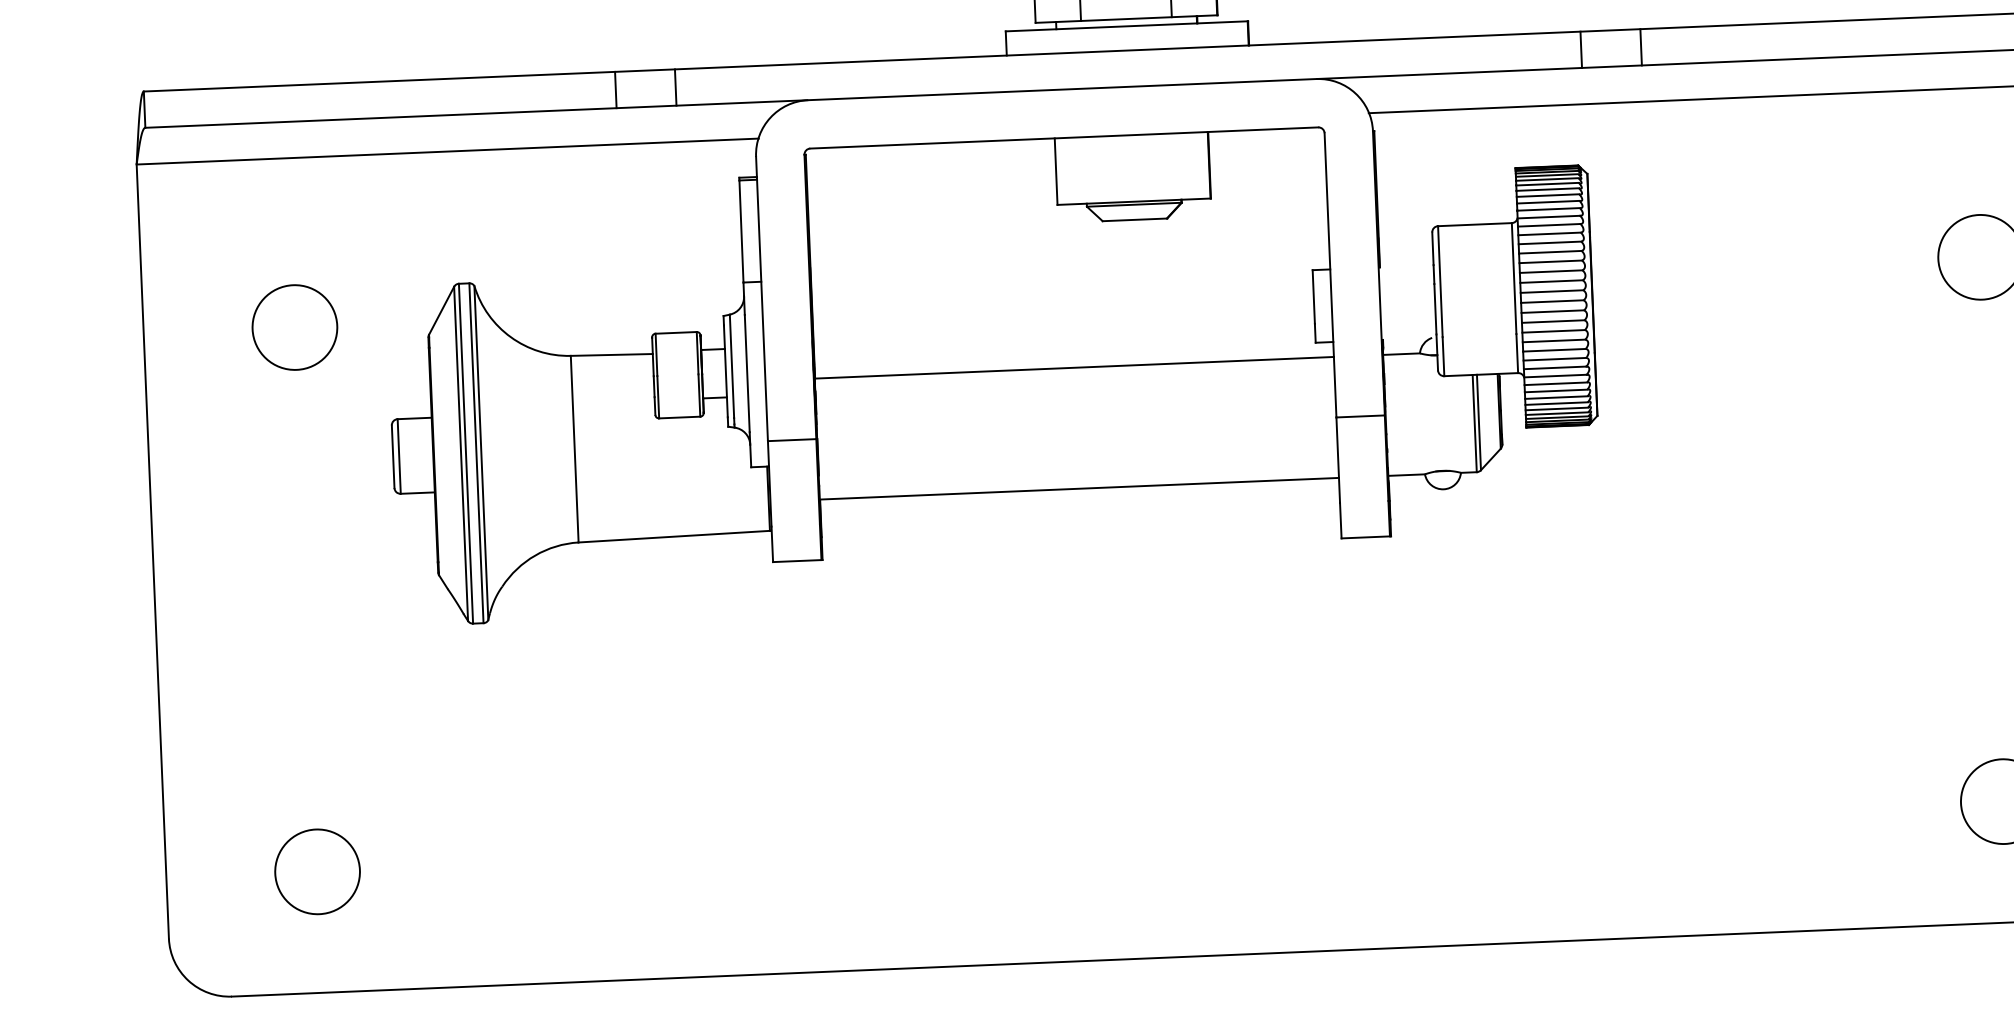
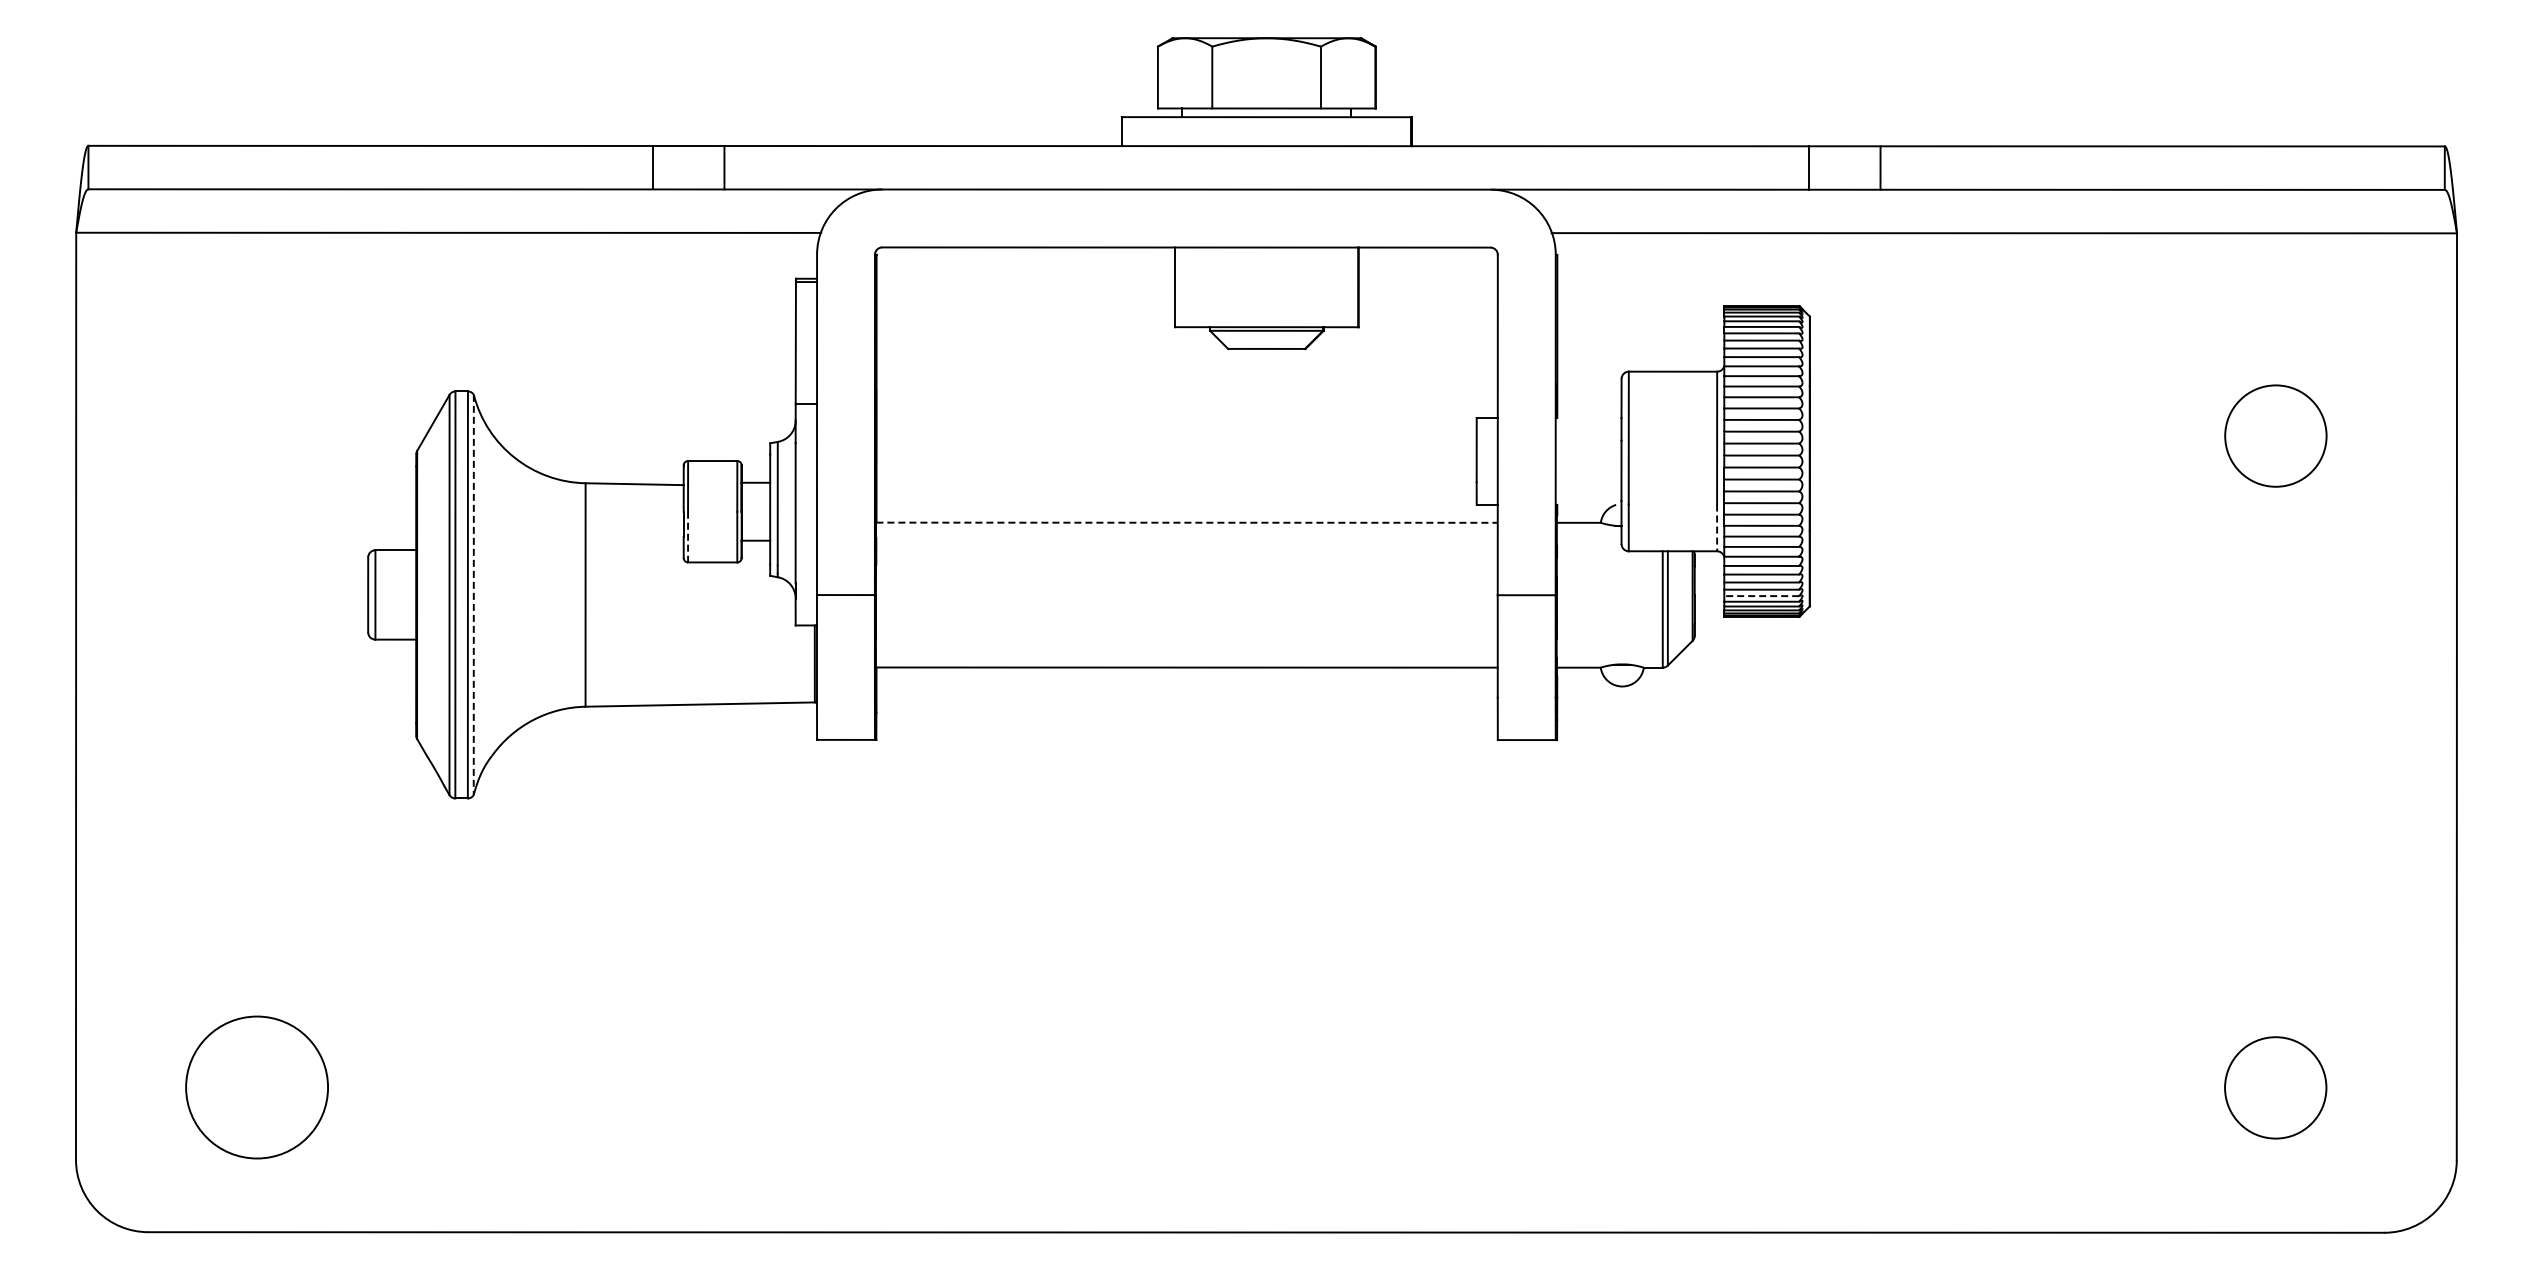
circle: (294, 327) -> (256, 435), removed
line: (1517, 354) -> (1717, 528), solid -> dashed
line: (1074, 367) -> (1187, 522), solid -> dashed
line: (658, 397) -> (688, 537), solid -> dashed
line: (1556, 409) -> (1761, 596), solid -> dashed
line: (481, 453) -> (473, 595), solid -> dashed
circle: (317, 871) -> (256, 1086), size x1.4

